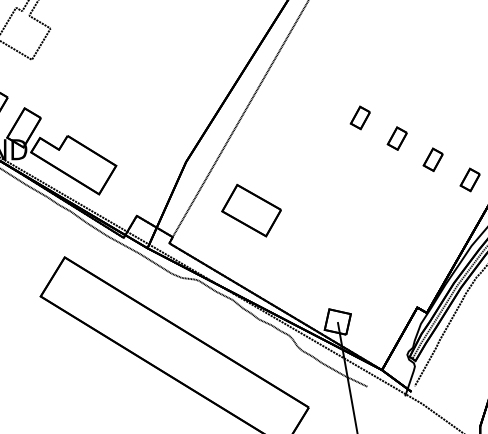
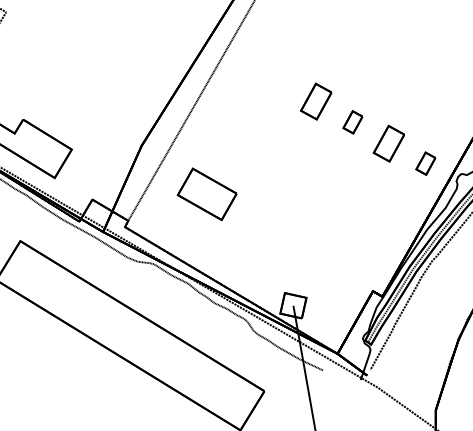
part: (359, 117) -> (315, 101), size x1.6
part: (432, 159) -> (388, 143), size x1.6

